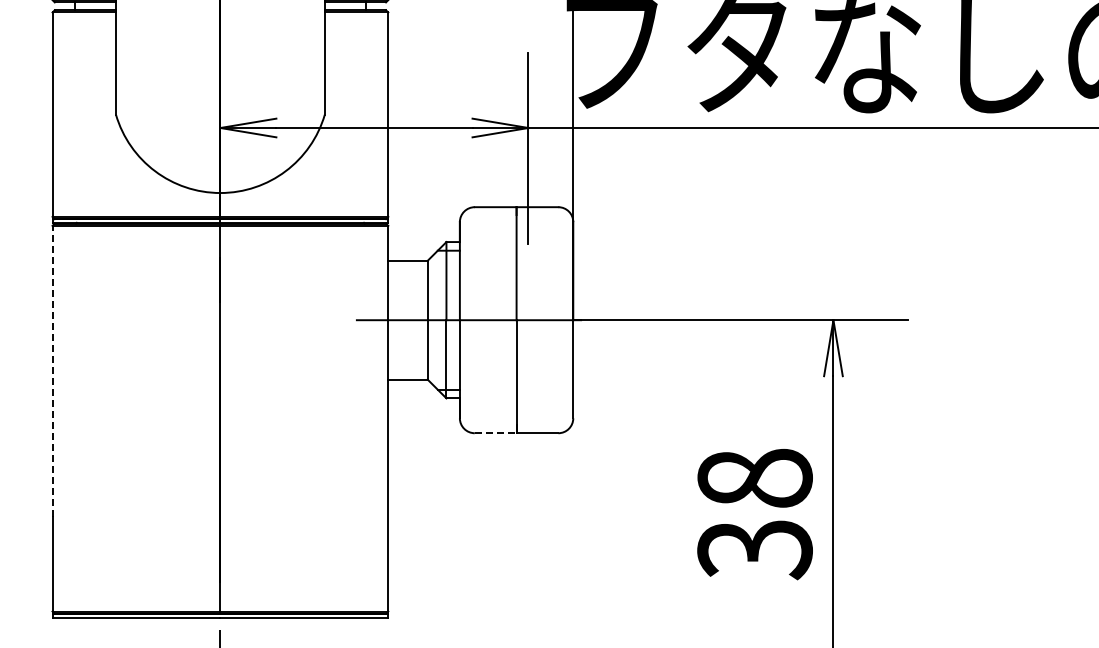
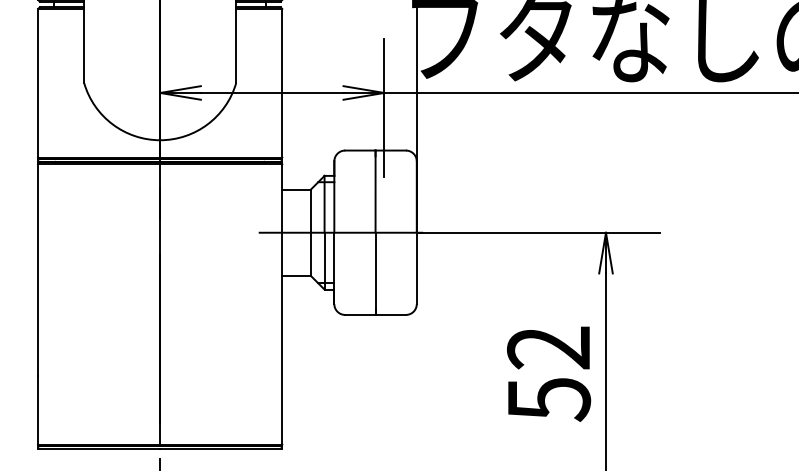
line: (52, 371) -> (38, 270), dashed -> solid
line: (495, 433) -> (360, 315), dashed -> solid
text: (754, 514) -> (548, 374), 38 -> 52

